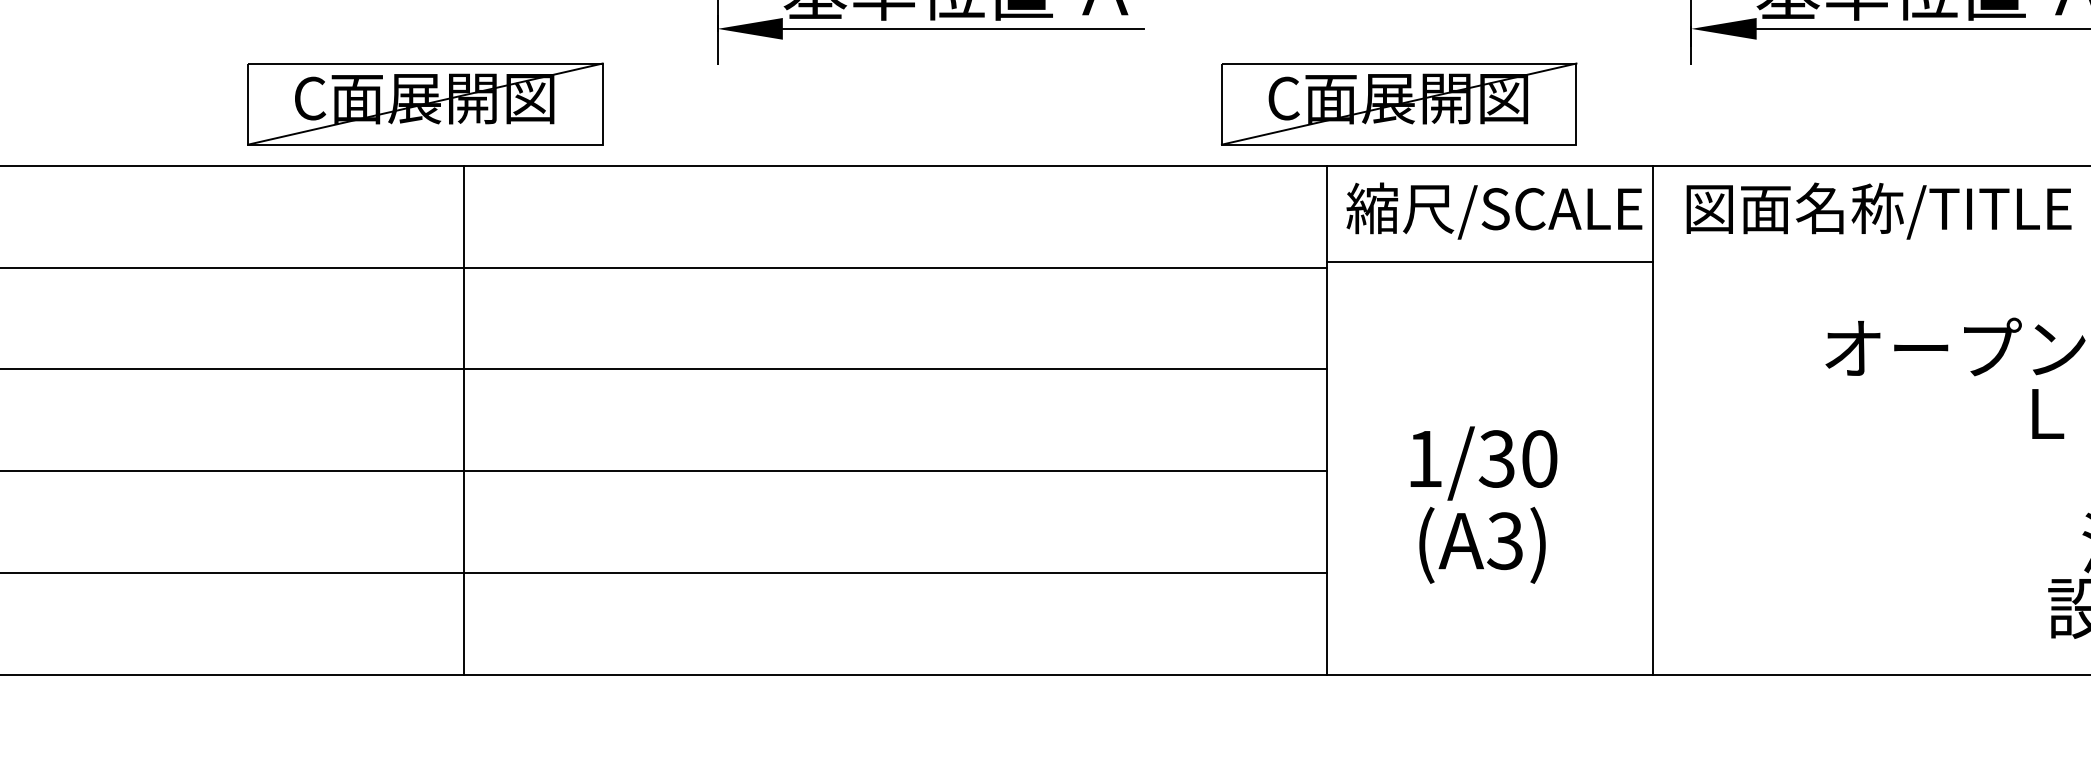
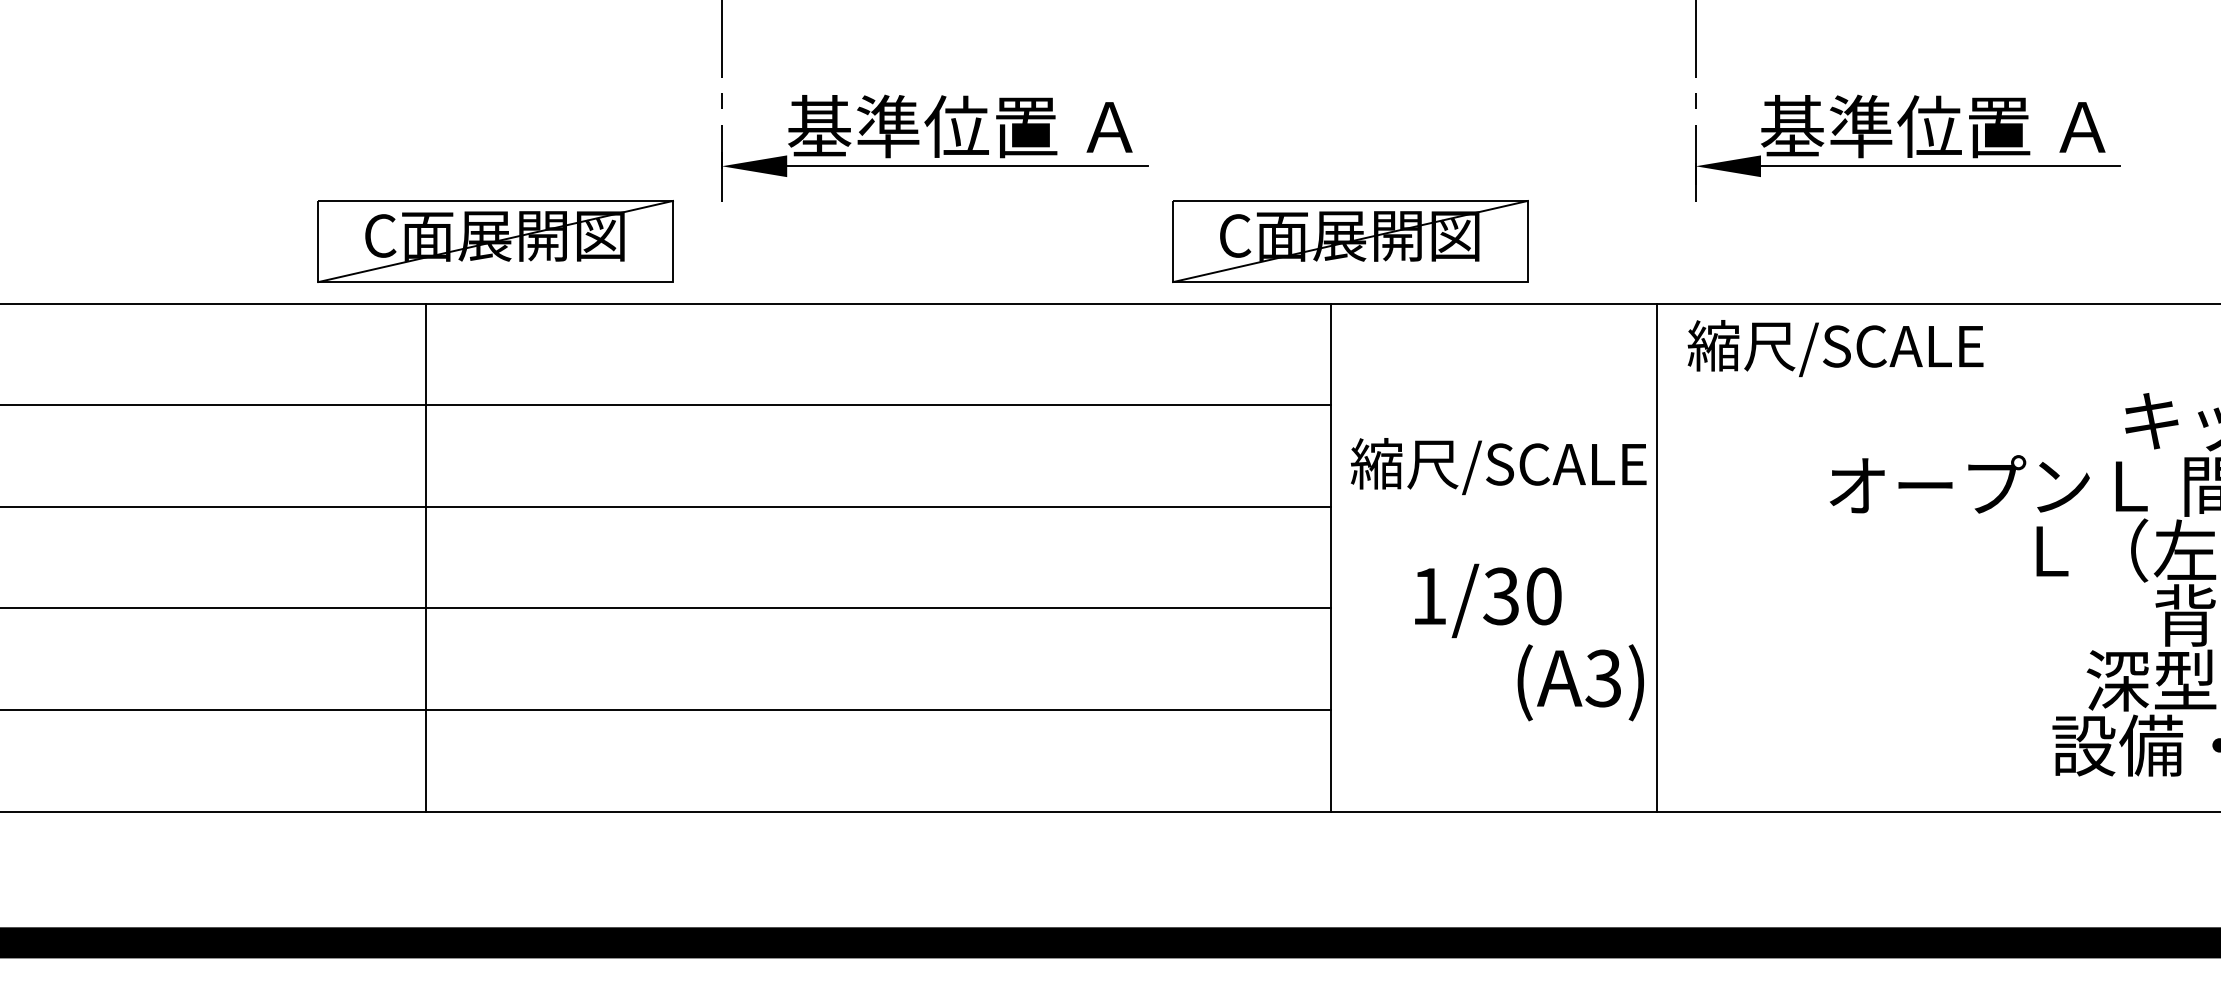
part: (425, 104) -> (495, 241), moved
part: (1399, 104) -> (1350, 241), moved
text: (1494, 211) -> (1498, 466), moved
text: (1877, 211) -> (1881, 348), 図面名称/TITLE -> 縮尺/SCALE
line: (1489, 262) -> (1493, 399), removed
line: (464, 420) -> (425, 557), moved
text: (1482, 545) -> (1580, 682), moved

